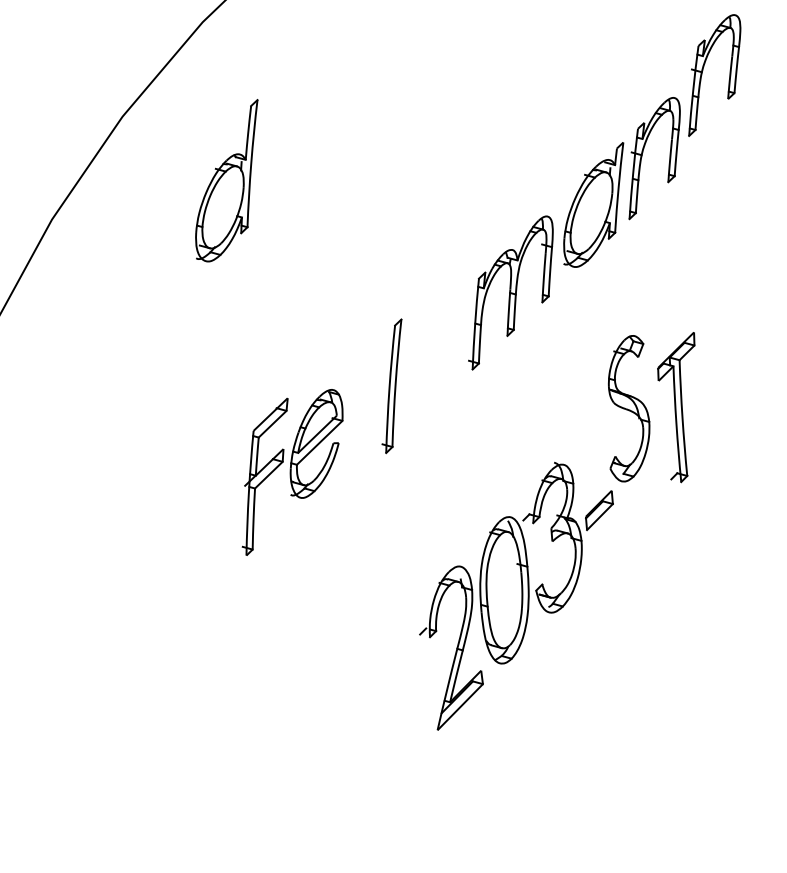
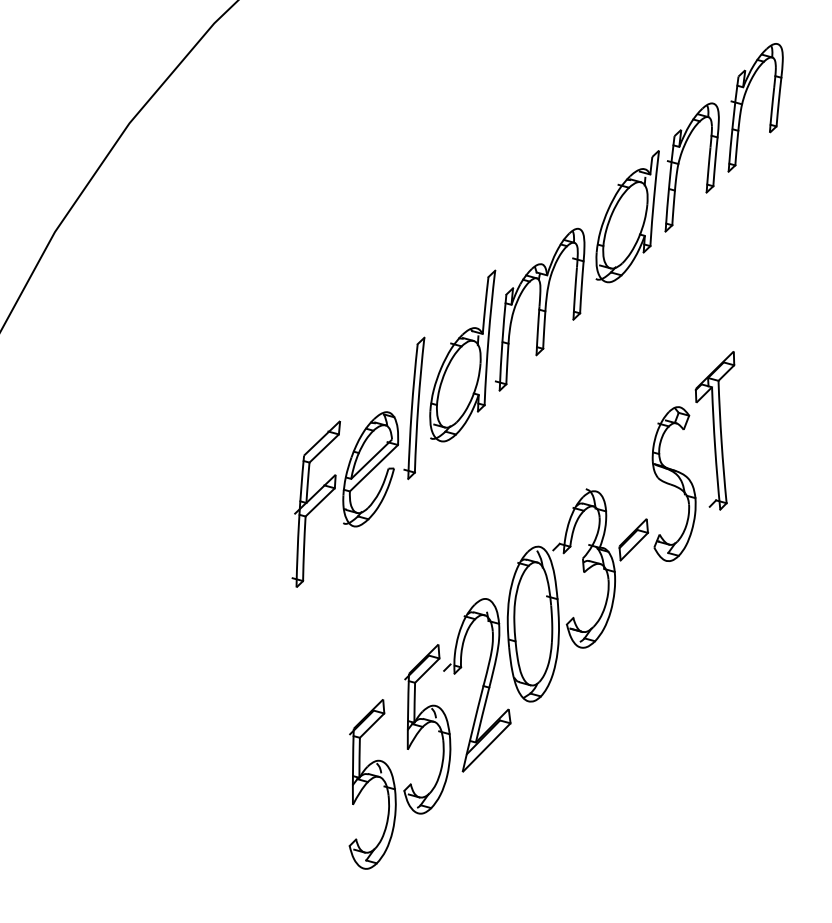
part: (703, 71) -> (743, 103), moved
part: (226, 180) -> (462, 355), moved
part: (628, 408) -> (673, 483), moved
part: (292, 472) -> (345, 499), moved
part: (384, 708) -> (406, 749), added

